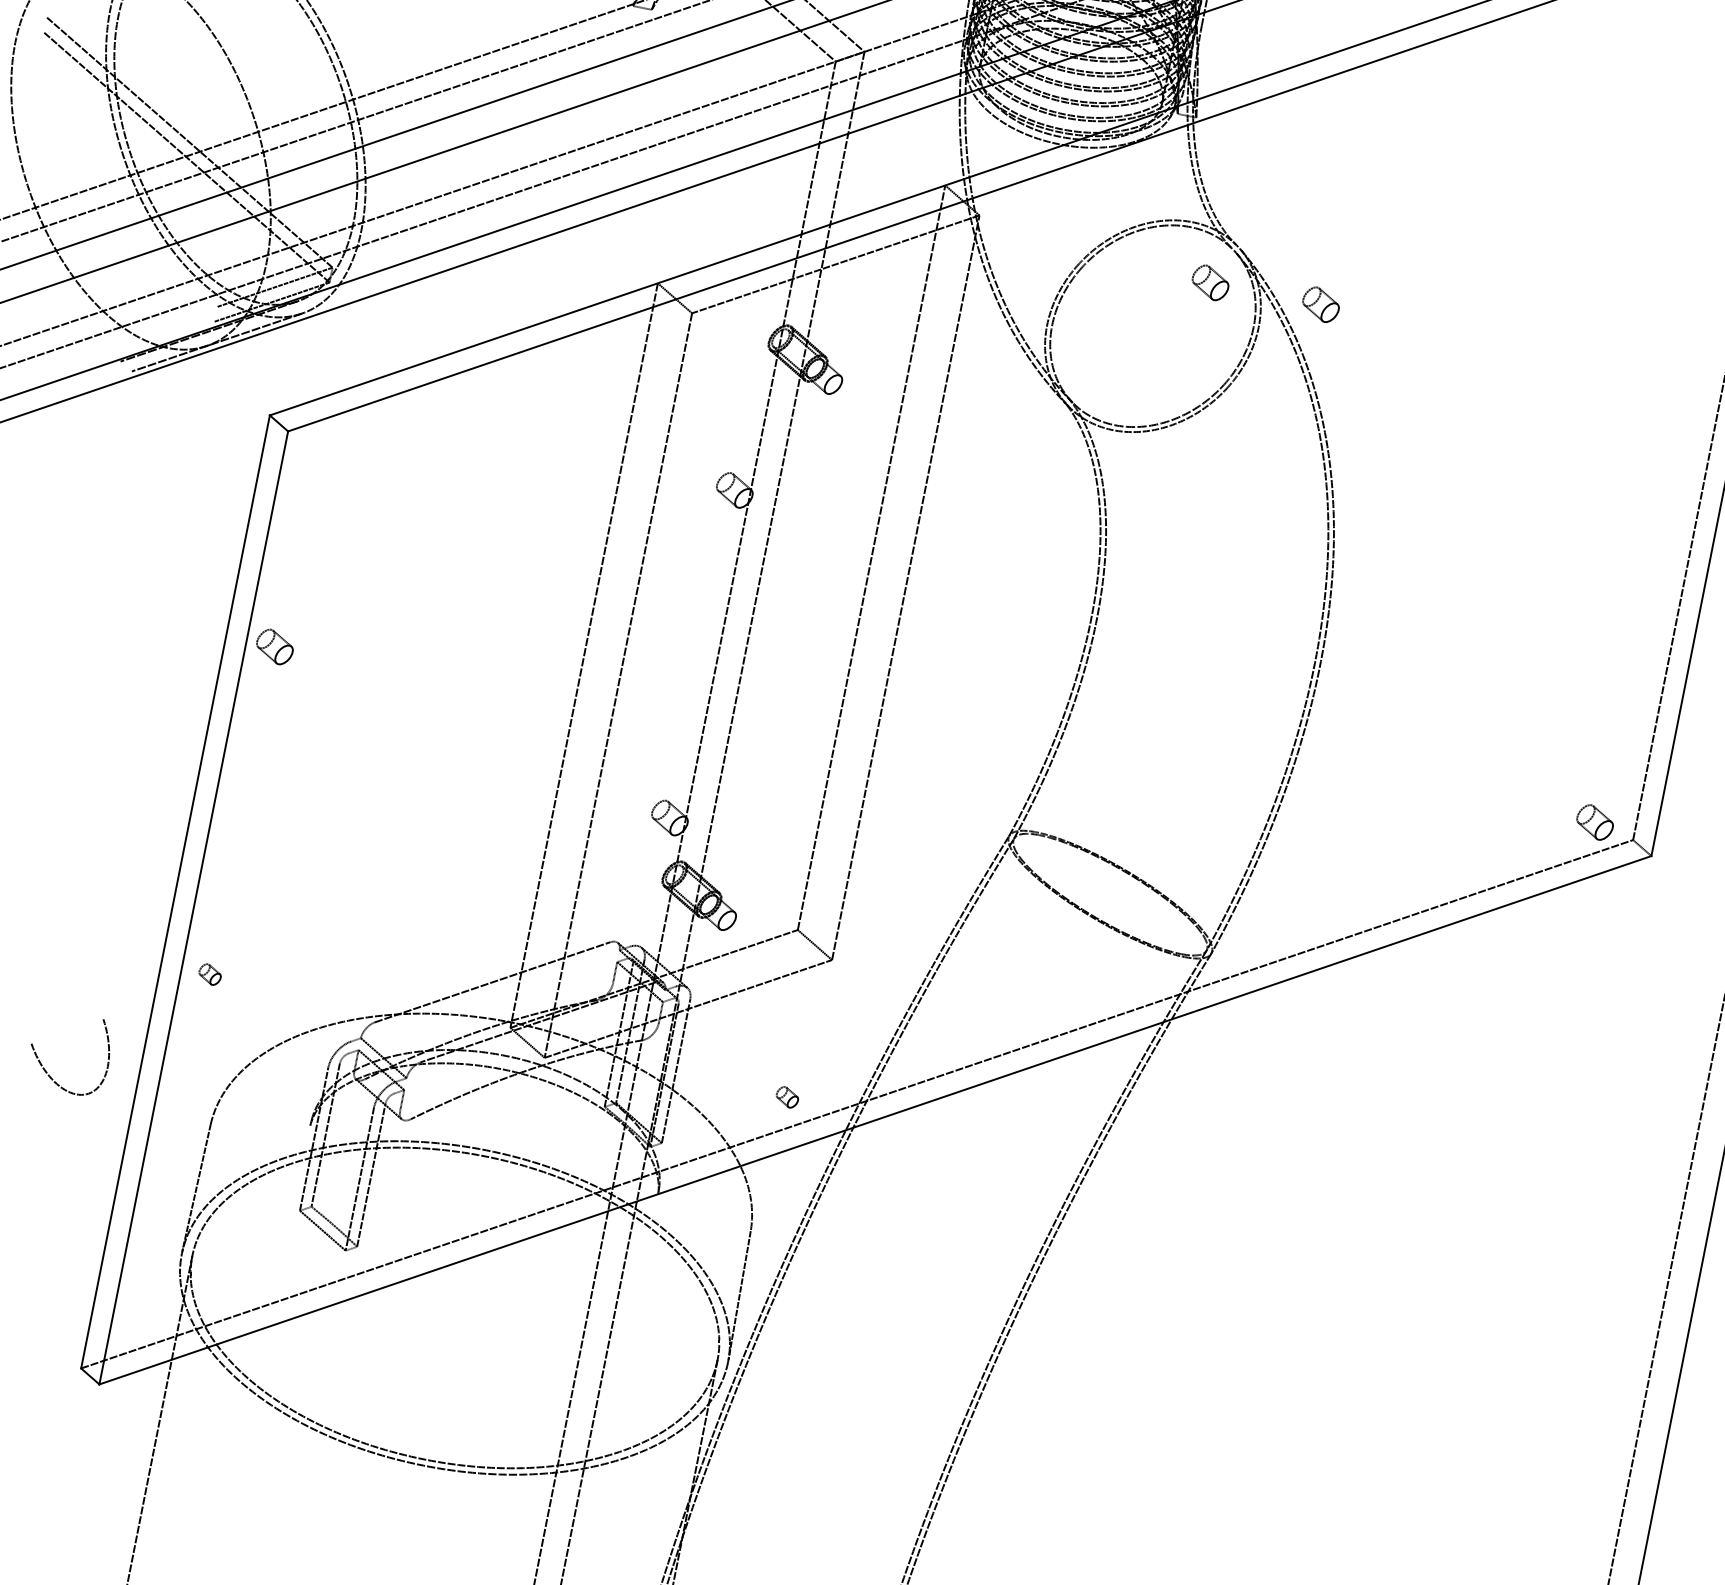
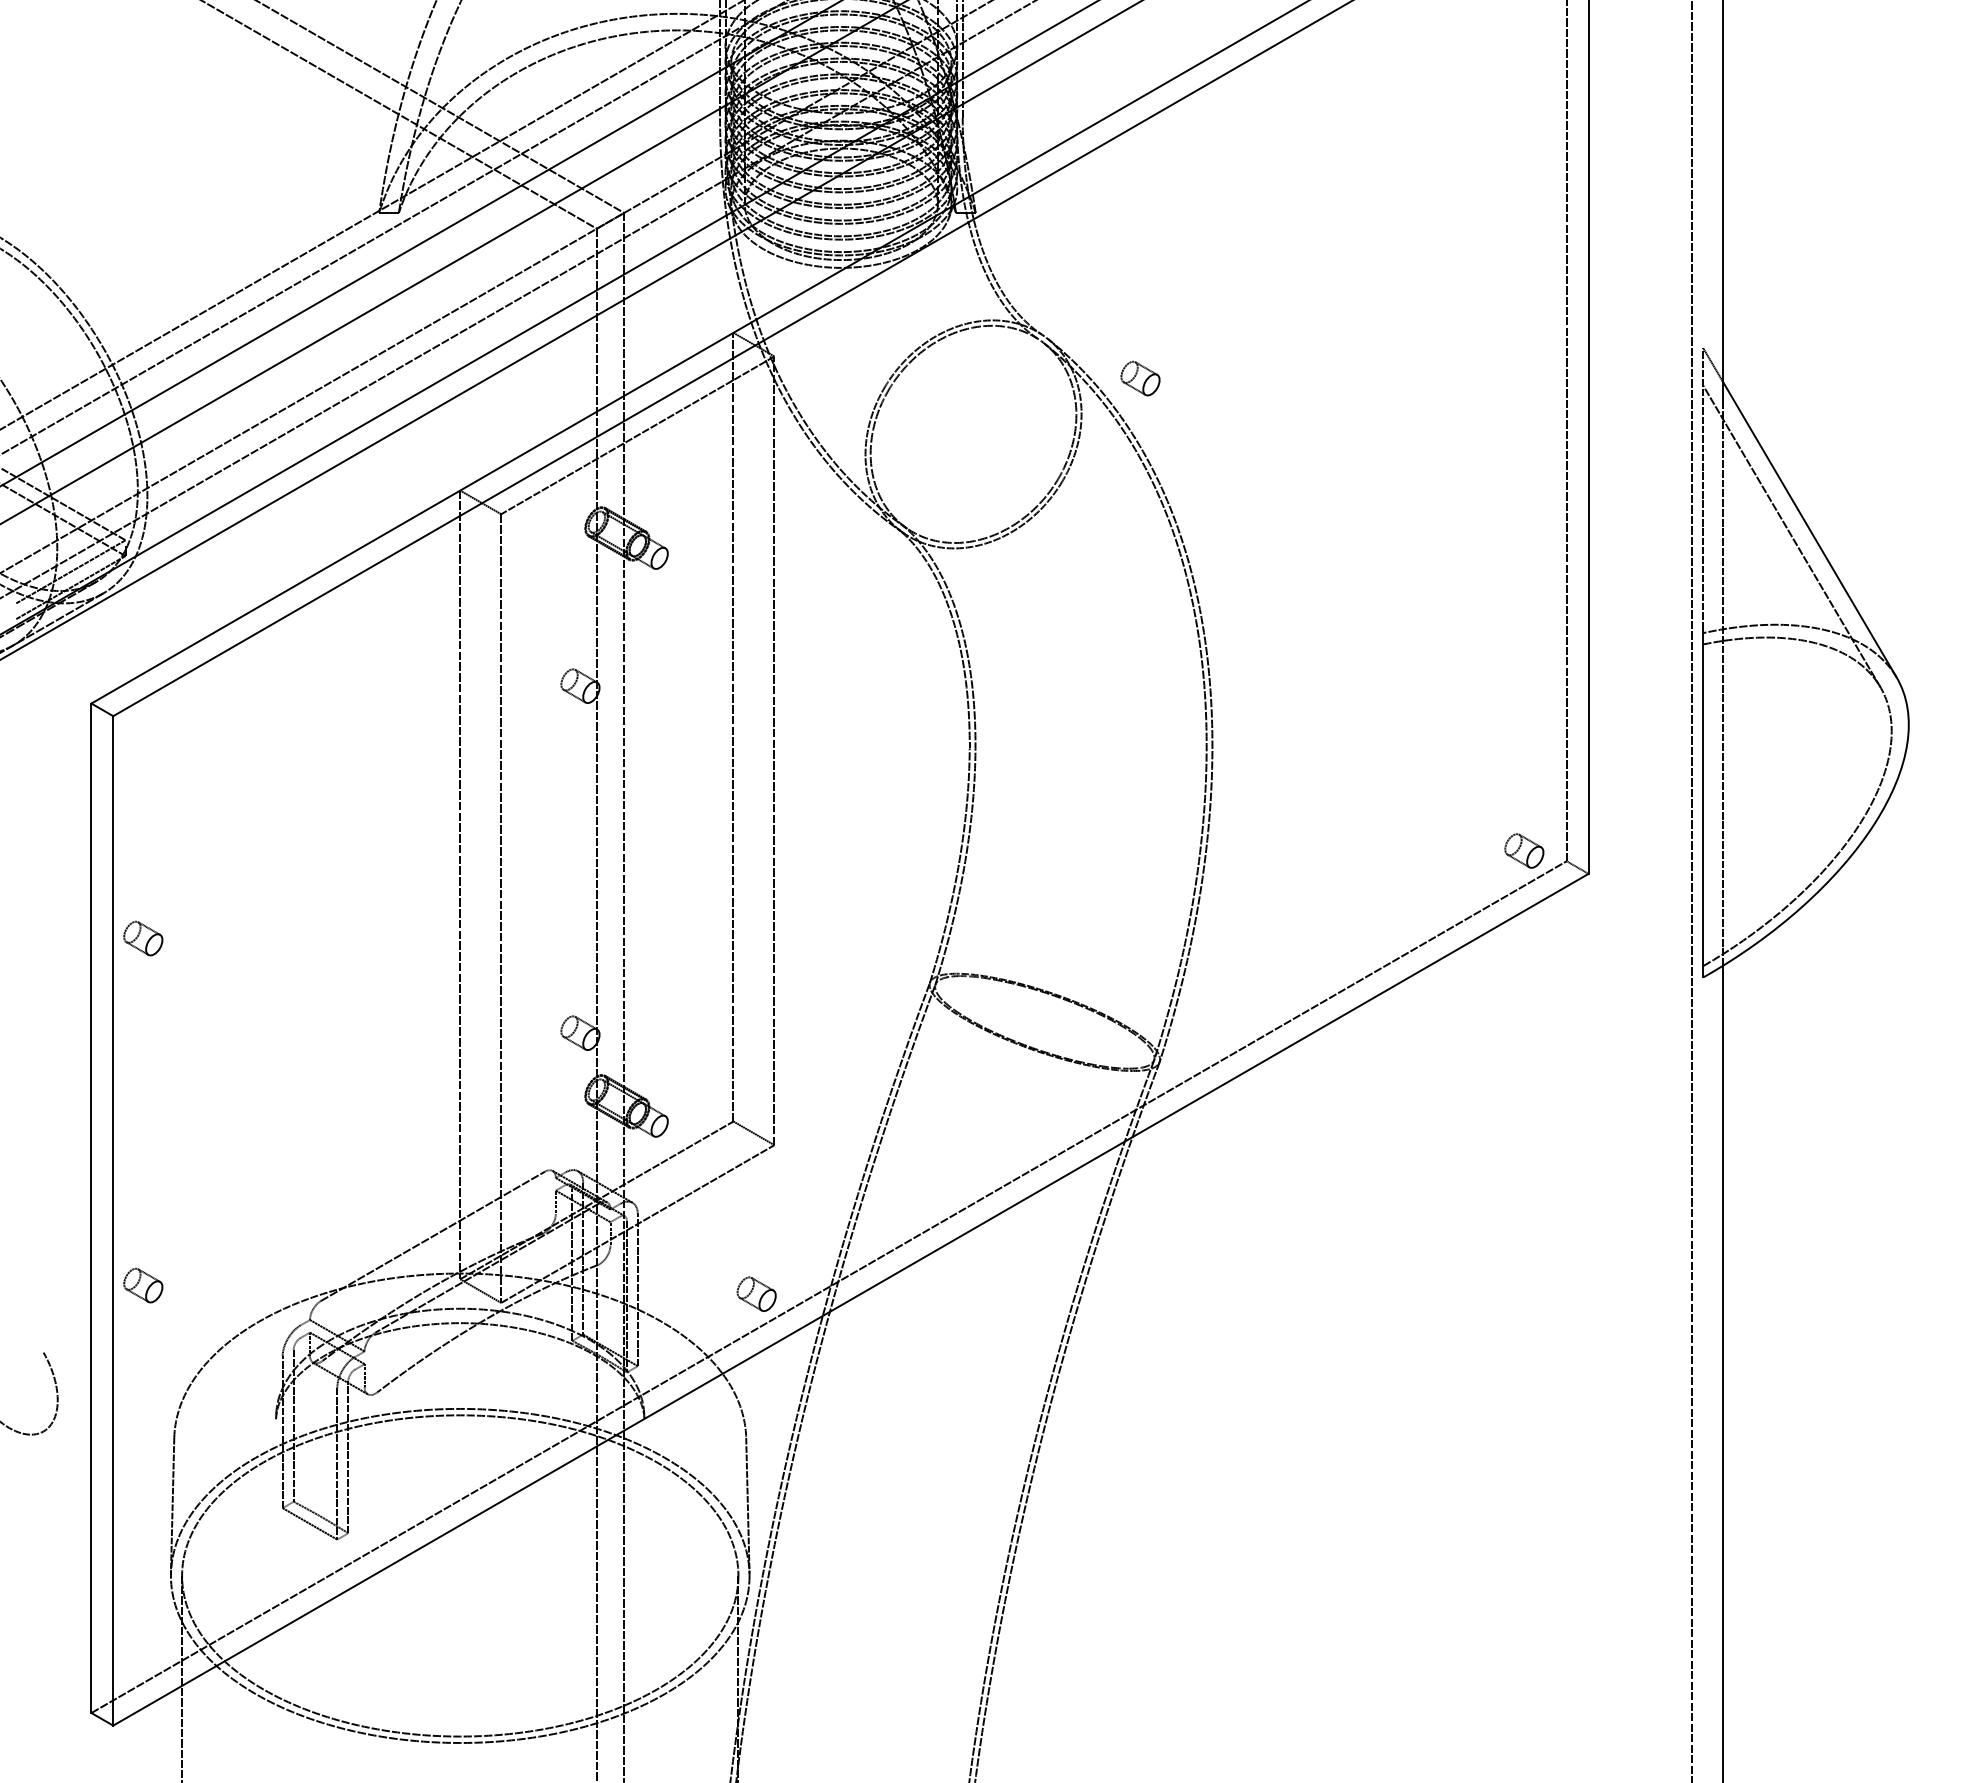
part: (1210, 282) -> (1023, 378), removed
part: (210, 974) -> (143, 1285), size x1.67
part: (787, 1096) -> (756, 1293), size x1.67

